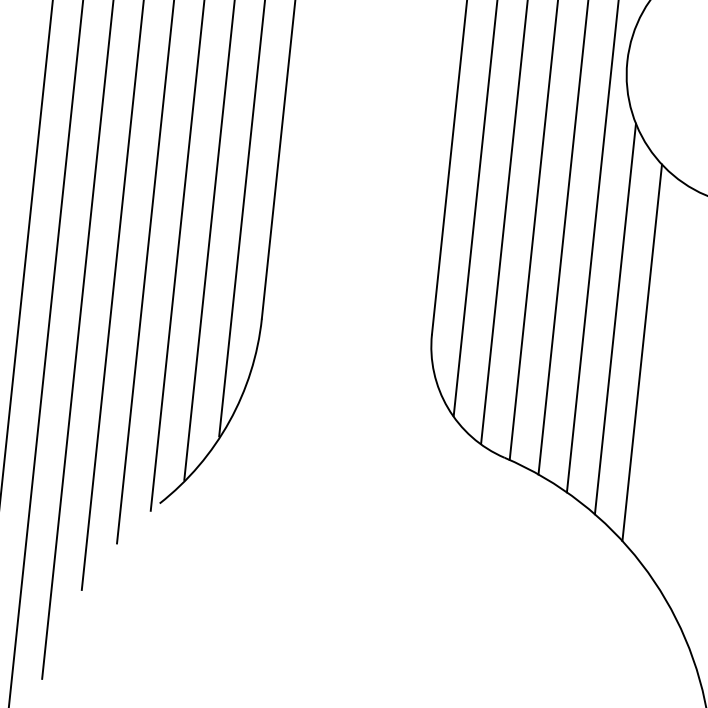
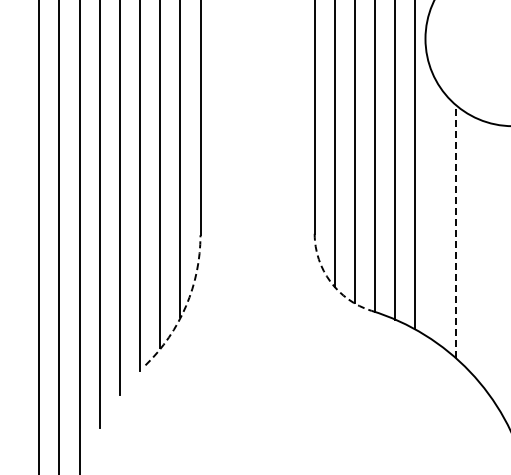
line: (615, 318) -> (435, 210), removed
line: (641, 352) -> (455, 231), solid -> dashed
arc: (448, 407) -> (330, 281), solid -> dashed
arc: (230, 420) -> (186, 305), solid -> dashed

